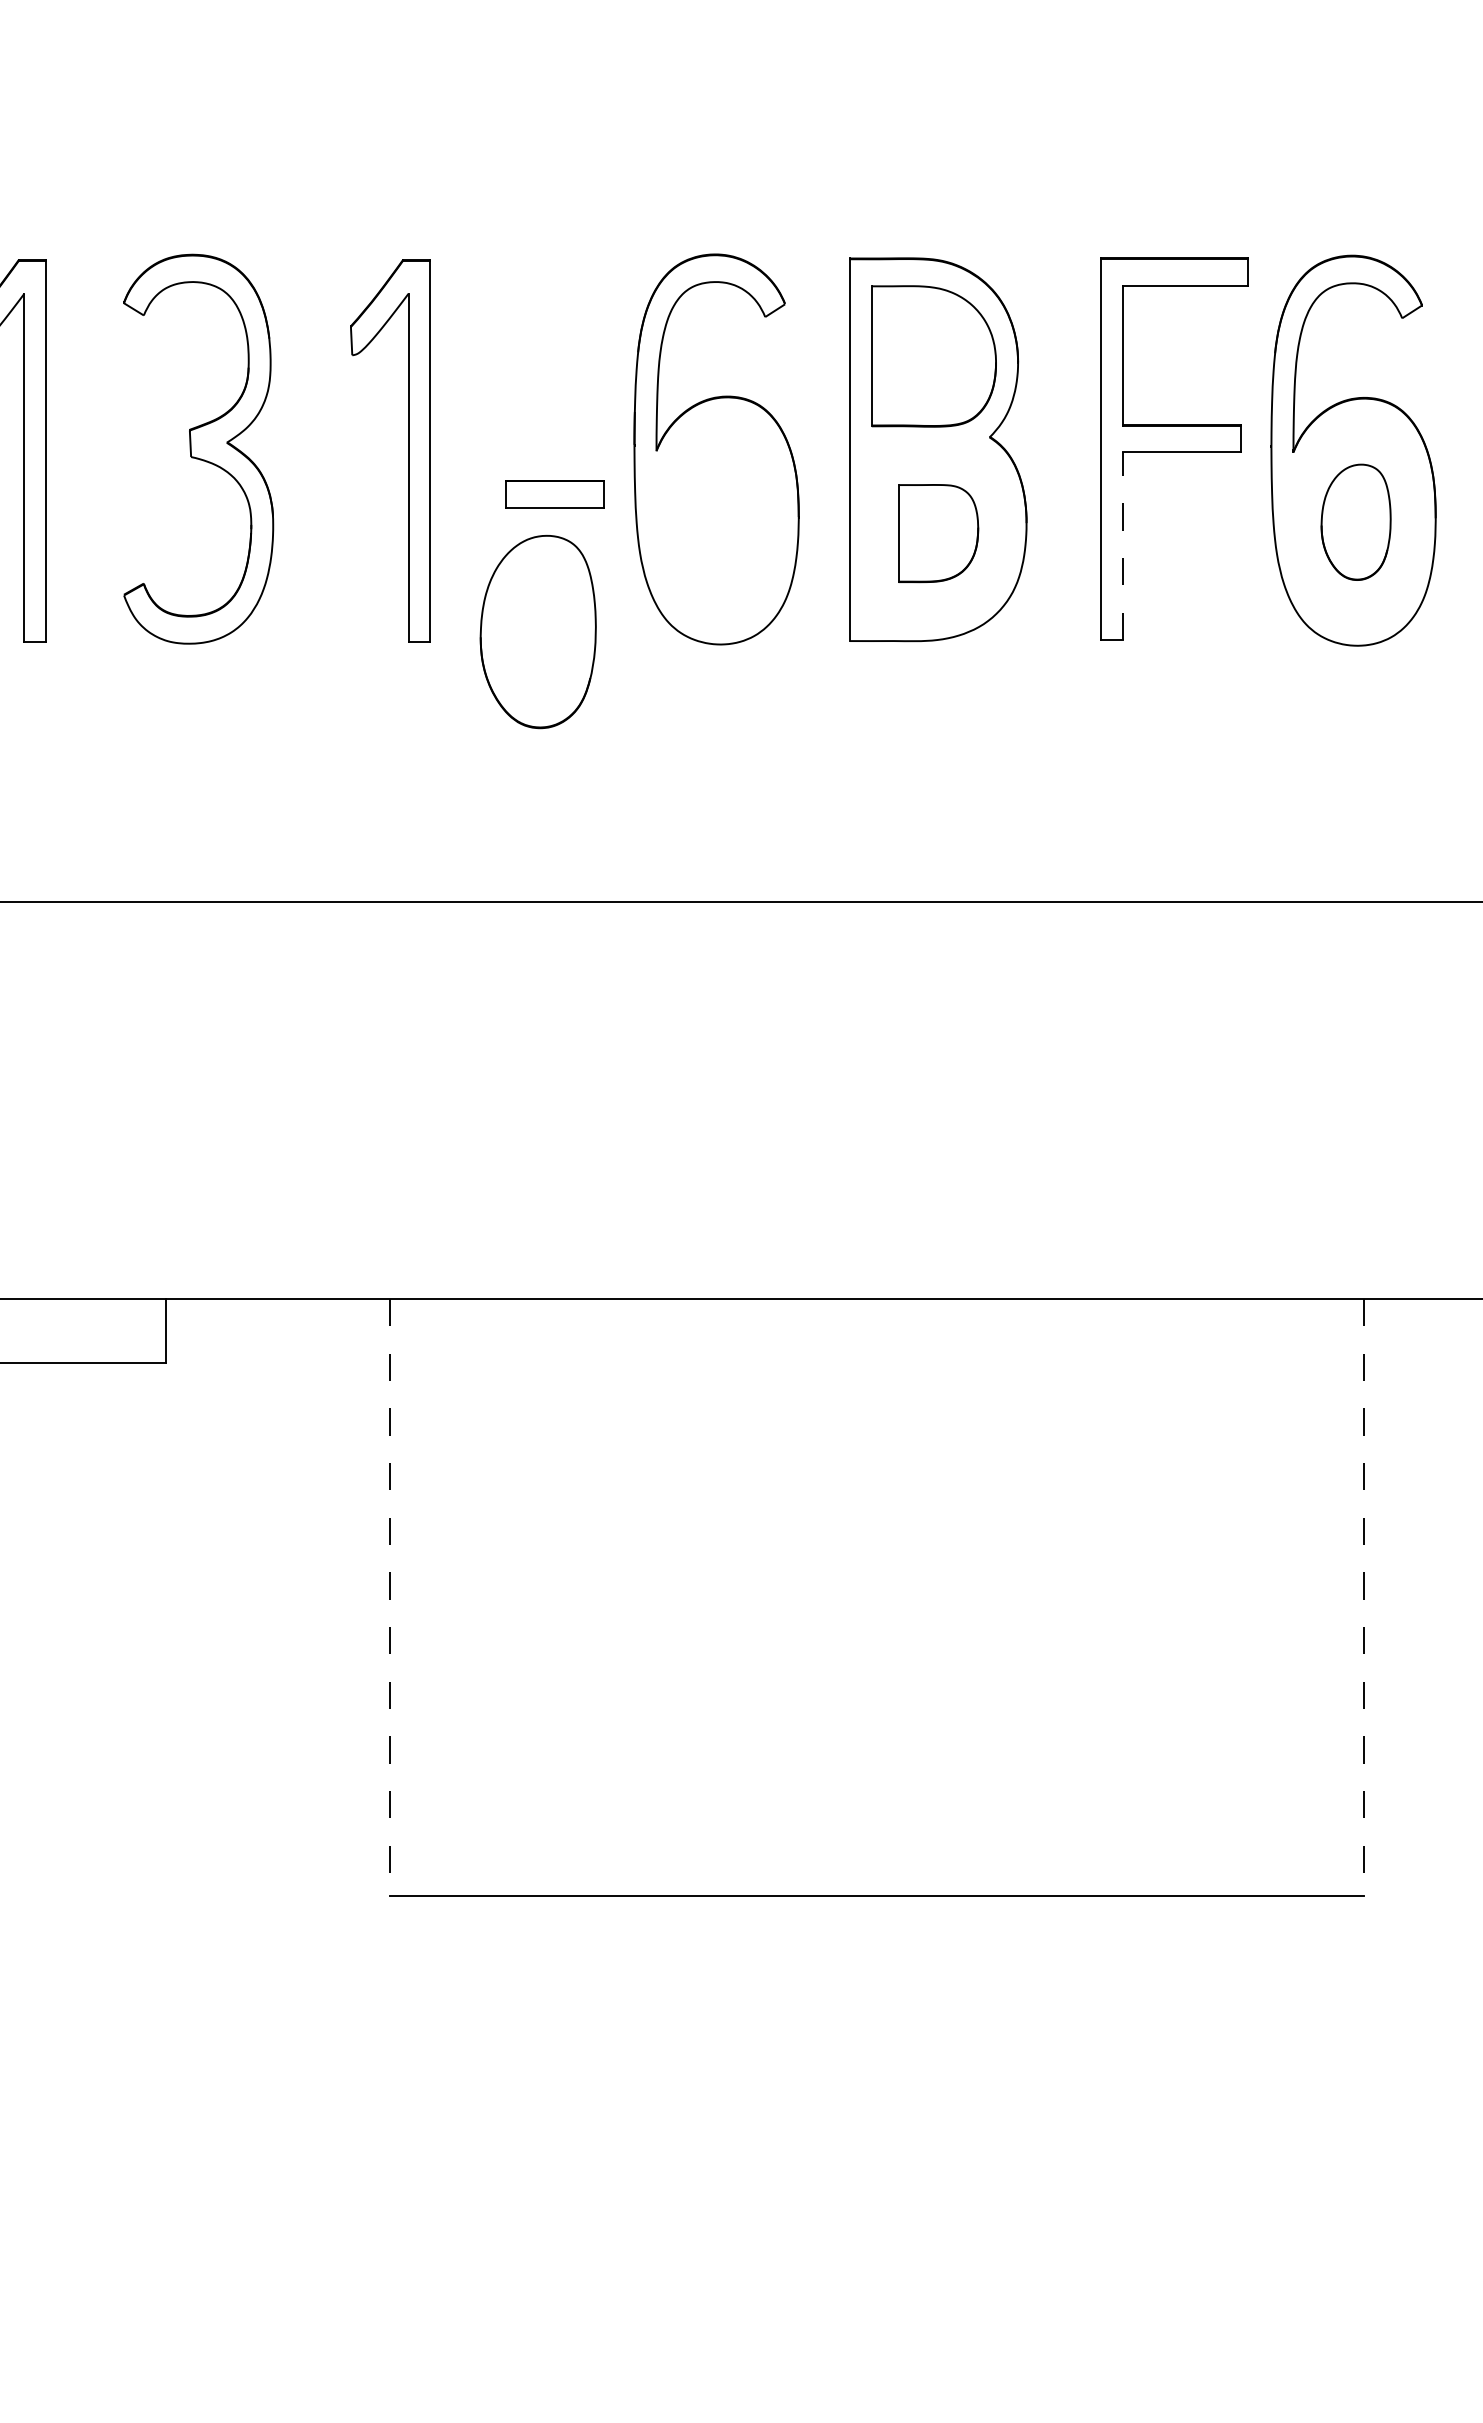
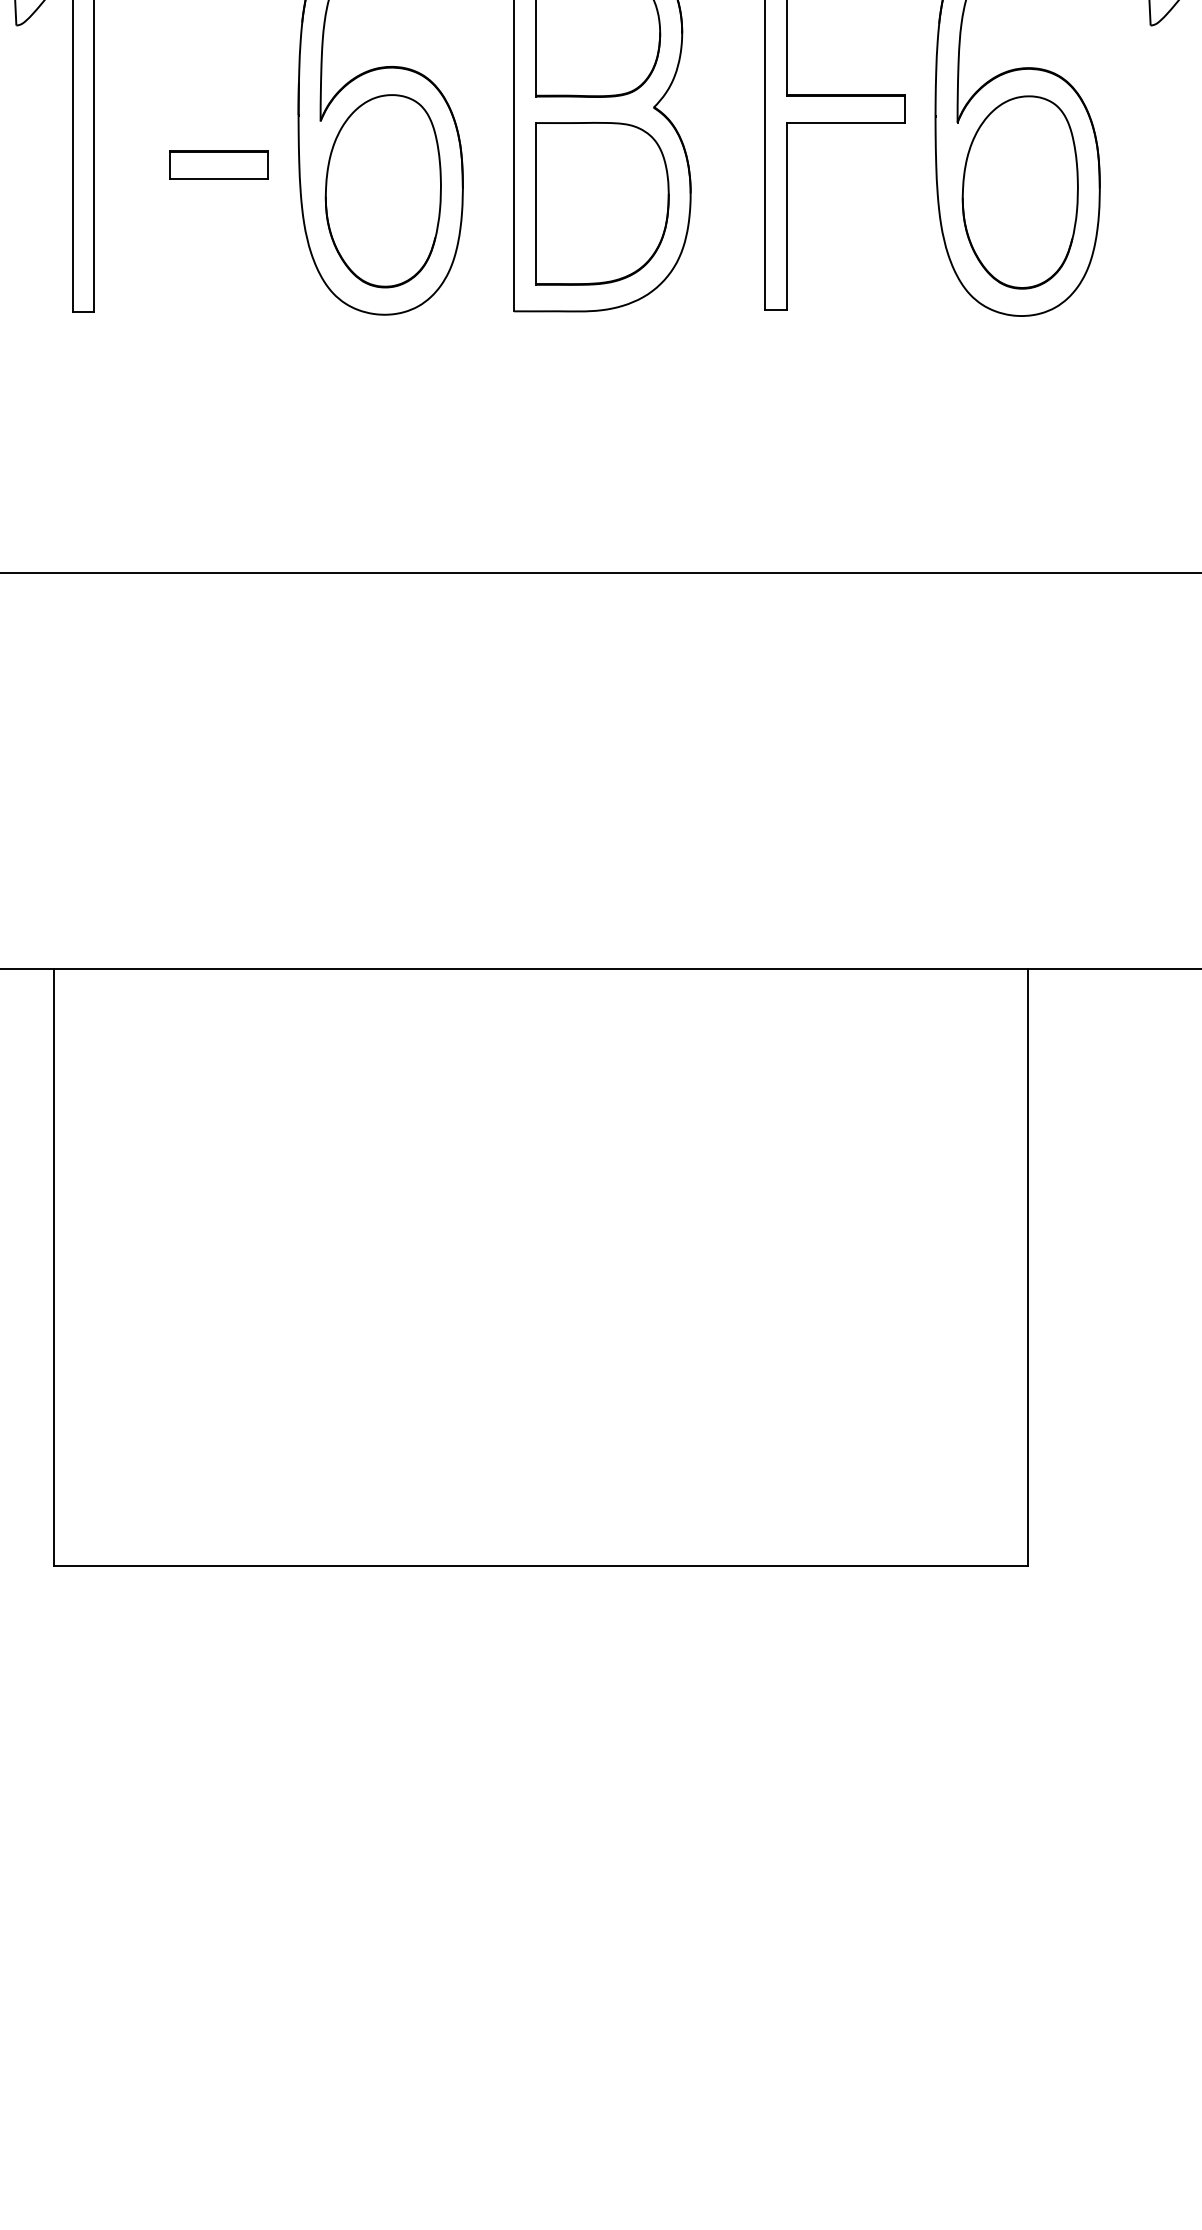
part: (1355, 522) -> (1019, 192), size x1.67
part: (938, 533) -> (602, 203), size x1.67
line: (1122, 546) -> (786, 216), dashed -> solid
part: (537, 632) -> (382, 191), moved
line: (389, 1597) -> (53, 1267), dashed -> solid
line: (1364, 1597) -> (1028, 1267), dashed -> solid

